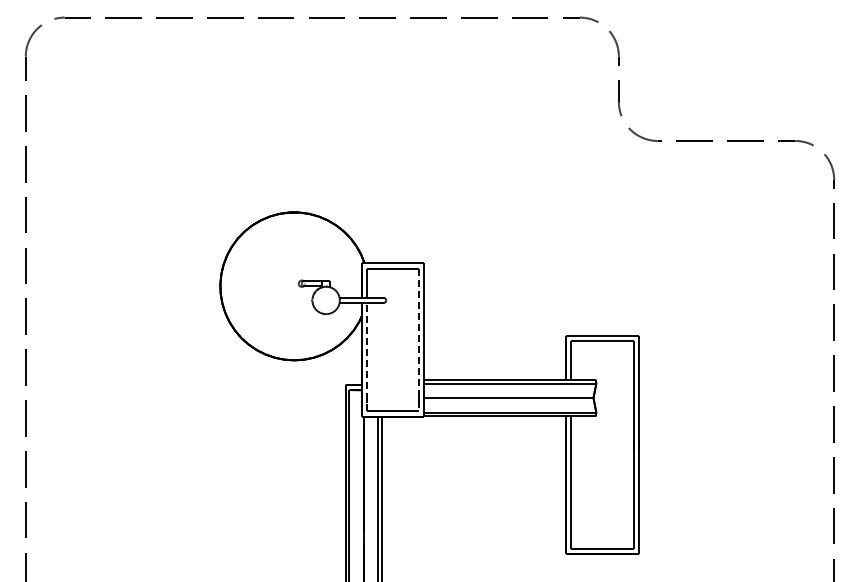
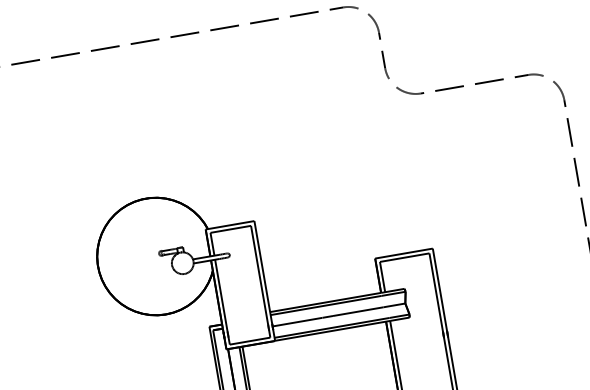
line: (418, 340) -> (260, 282), dashed -> solid
line: (367, 356) -> (222, 301), dashed -> solid

